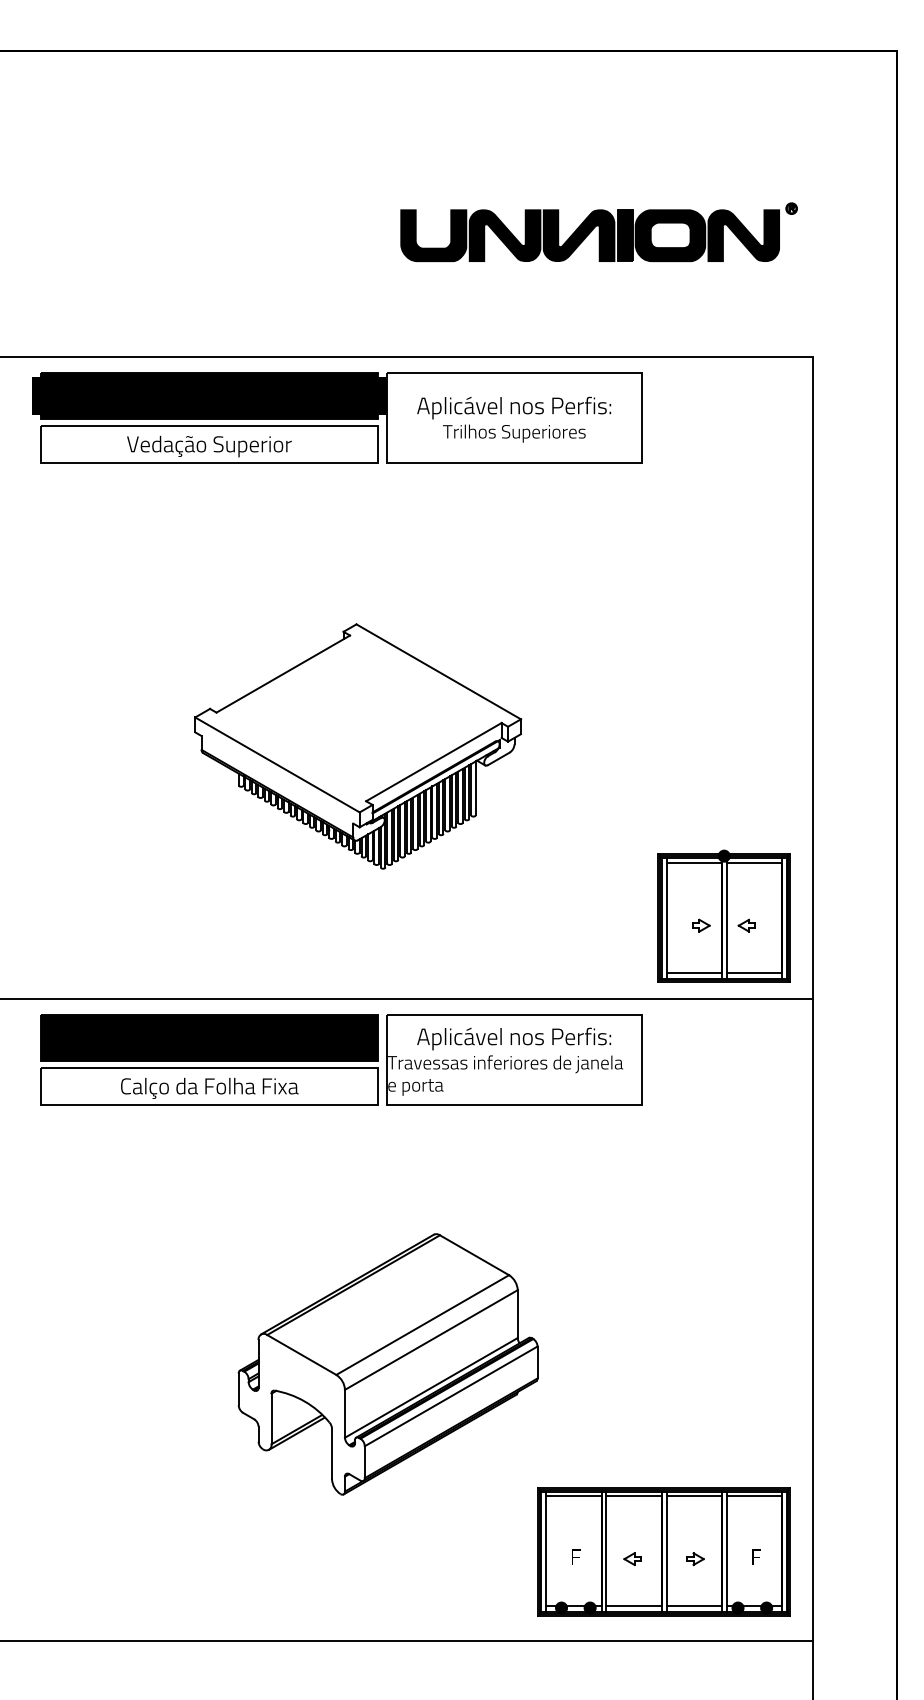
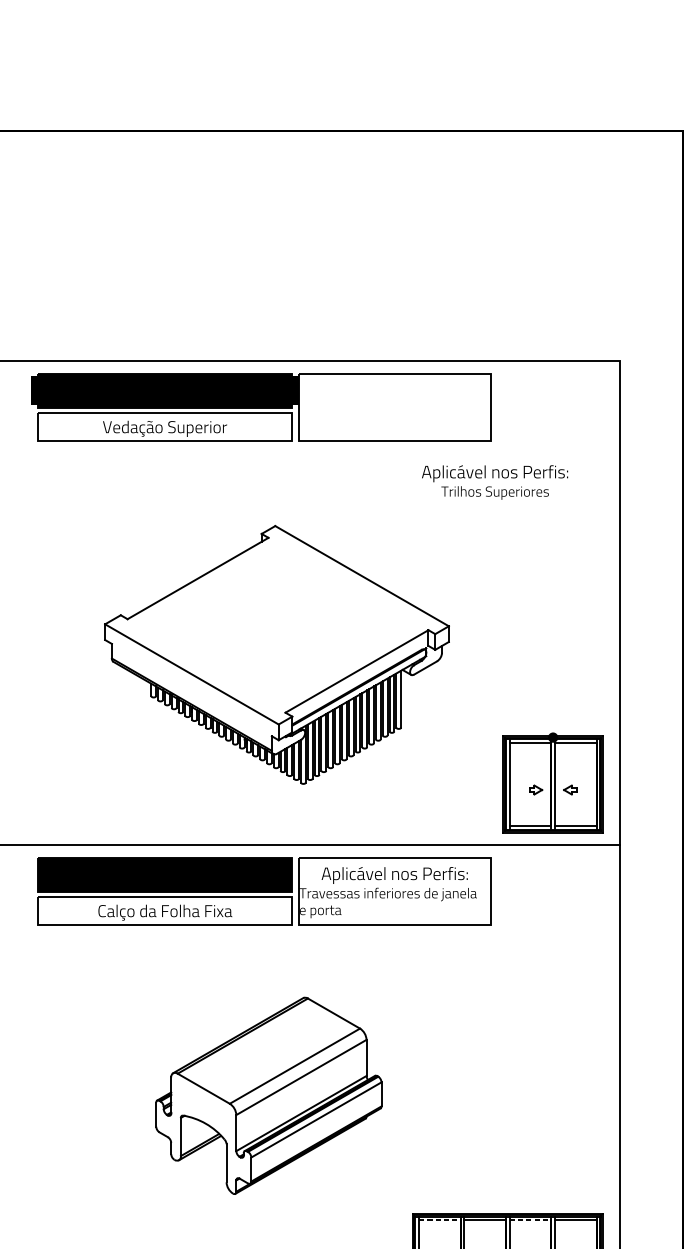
part: (598, 232) -> (458, 267), removed
text: (514, 419) -> (495, 482), moved
part: (358, 746) -> (277, 654), size x1.4
part: (387, 1364) -> (268, 1095), moved
line: (573, 1496) -> (439, 1220), solid -> dashed
line: (694, 1496) -> (530, 1220), solid -> dashed

